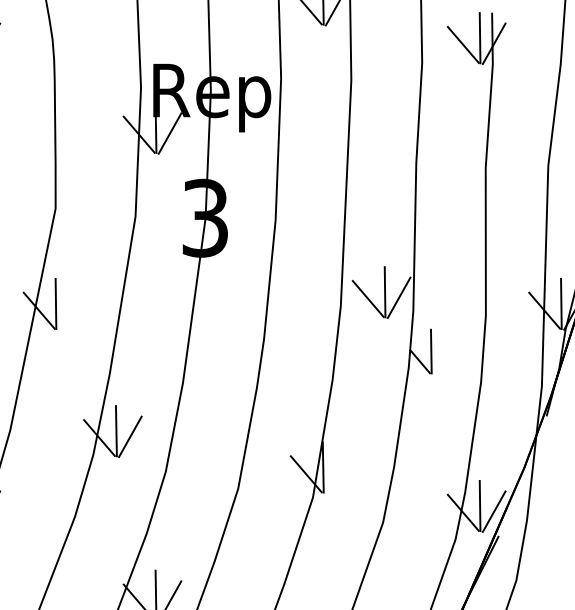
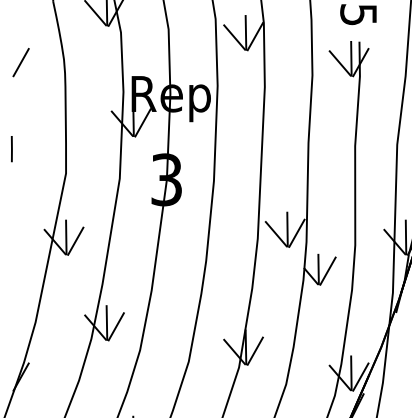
line: (69, 308) -> (75, 240), added
line: (444, 353) -> (327, 270), added
line: (335, 472) -> (254, 350), added

